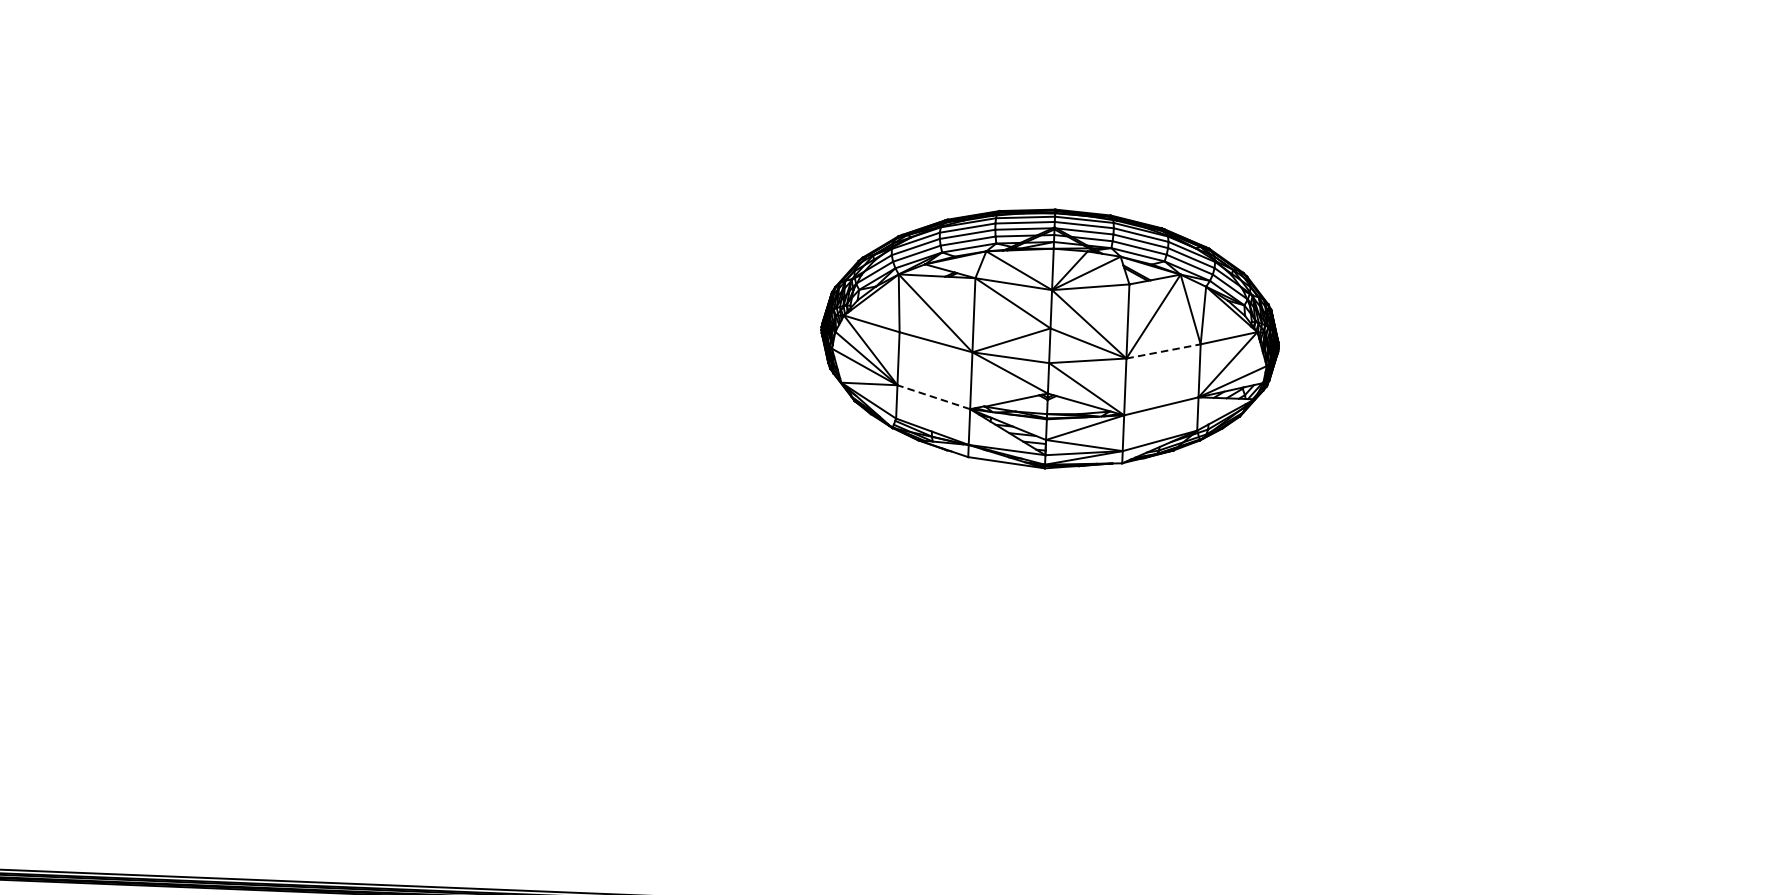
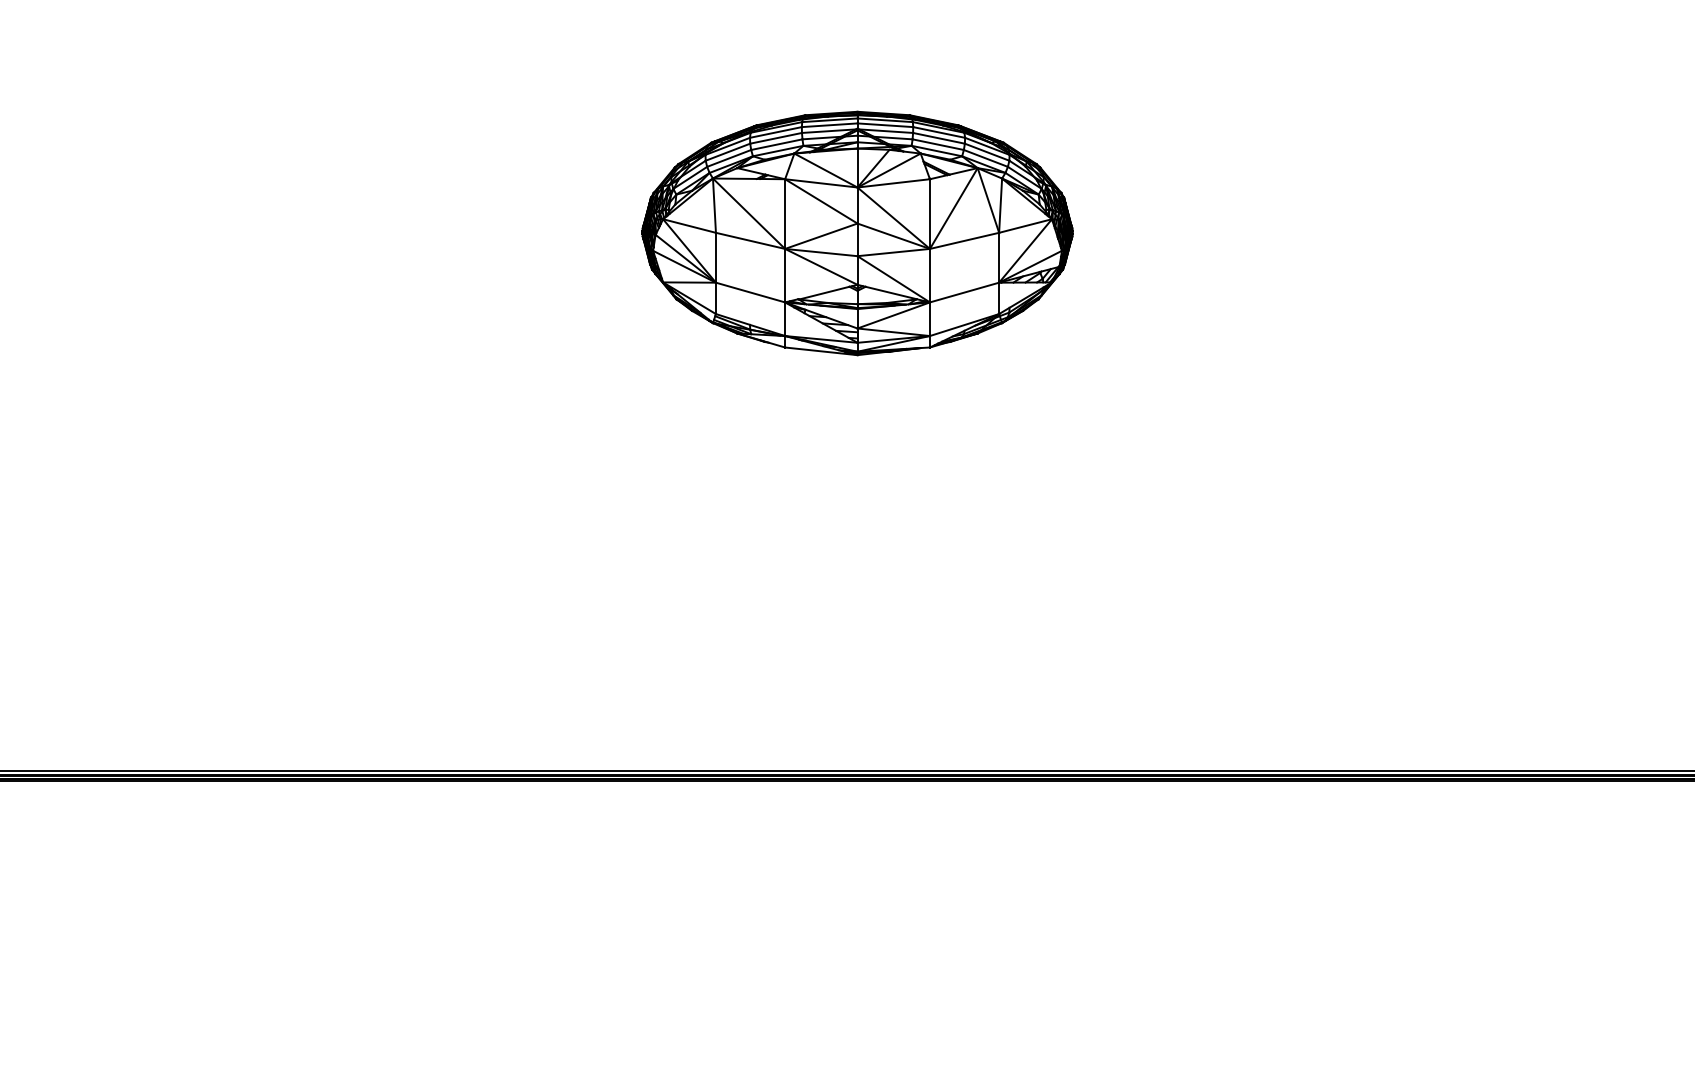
line: (1163, 351) -> (964, 240), dashed -> solid
line: (933, 397) -> (750, 292), dashed -> solid

